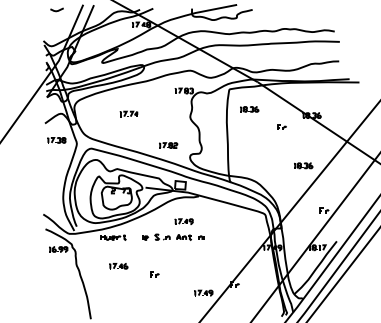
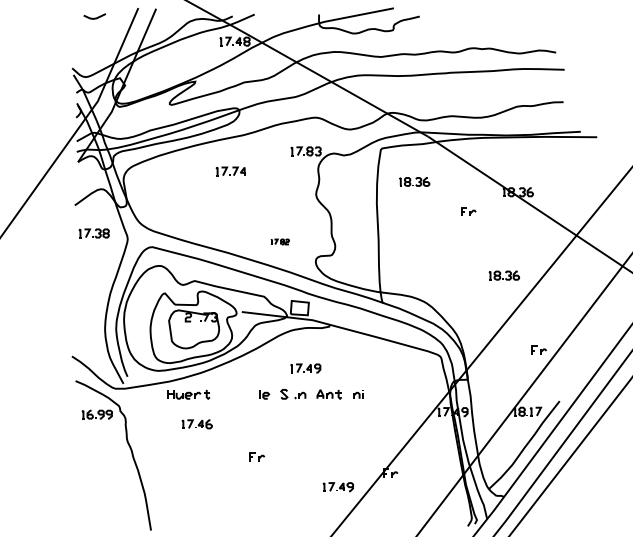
part: (128, 113) -> (230, 170), moved
part: (168, 145) -> (279, 241), size x0.6
part: (173, 236) -> (311, 393), moved
part: (118, 266) -> (196, 424), moved

